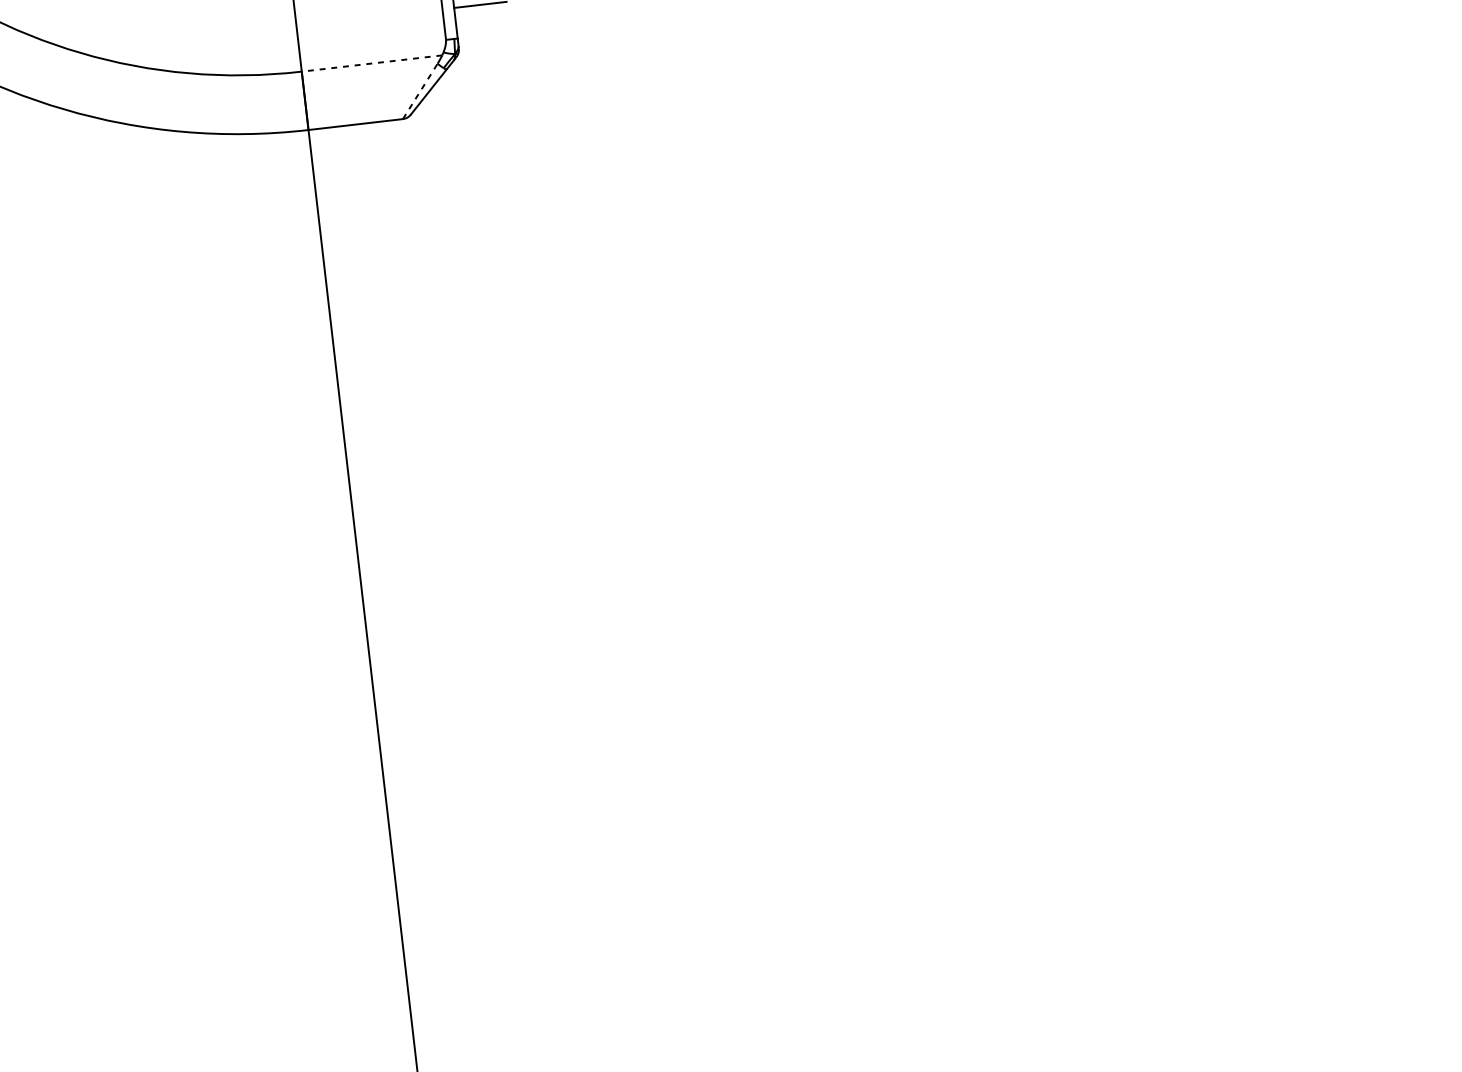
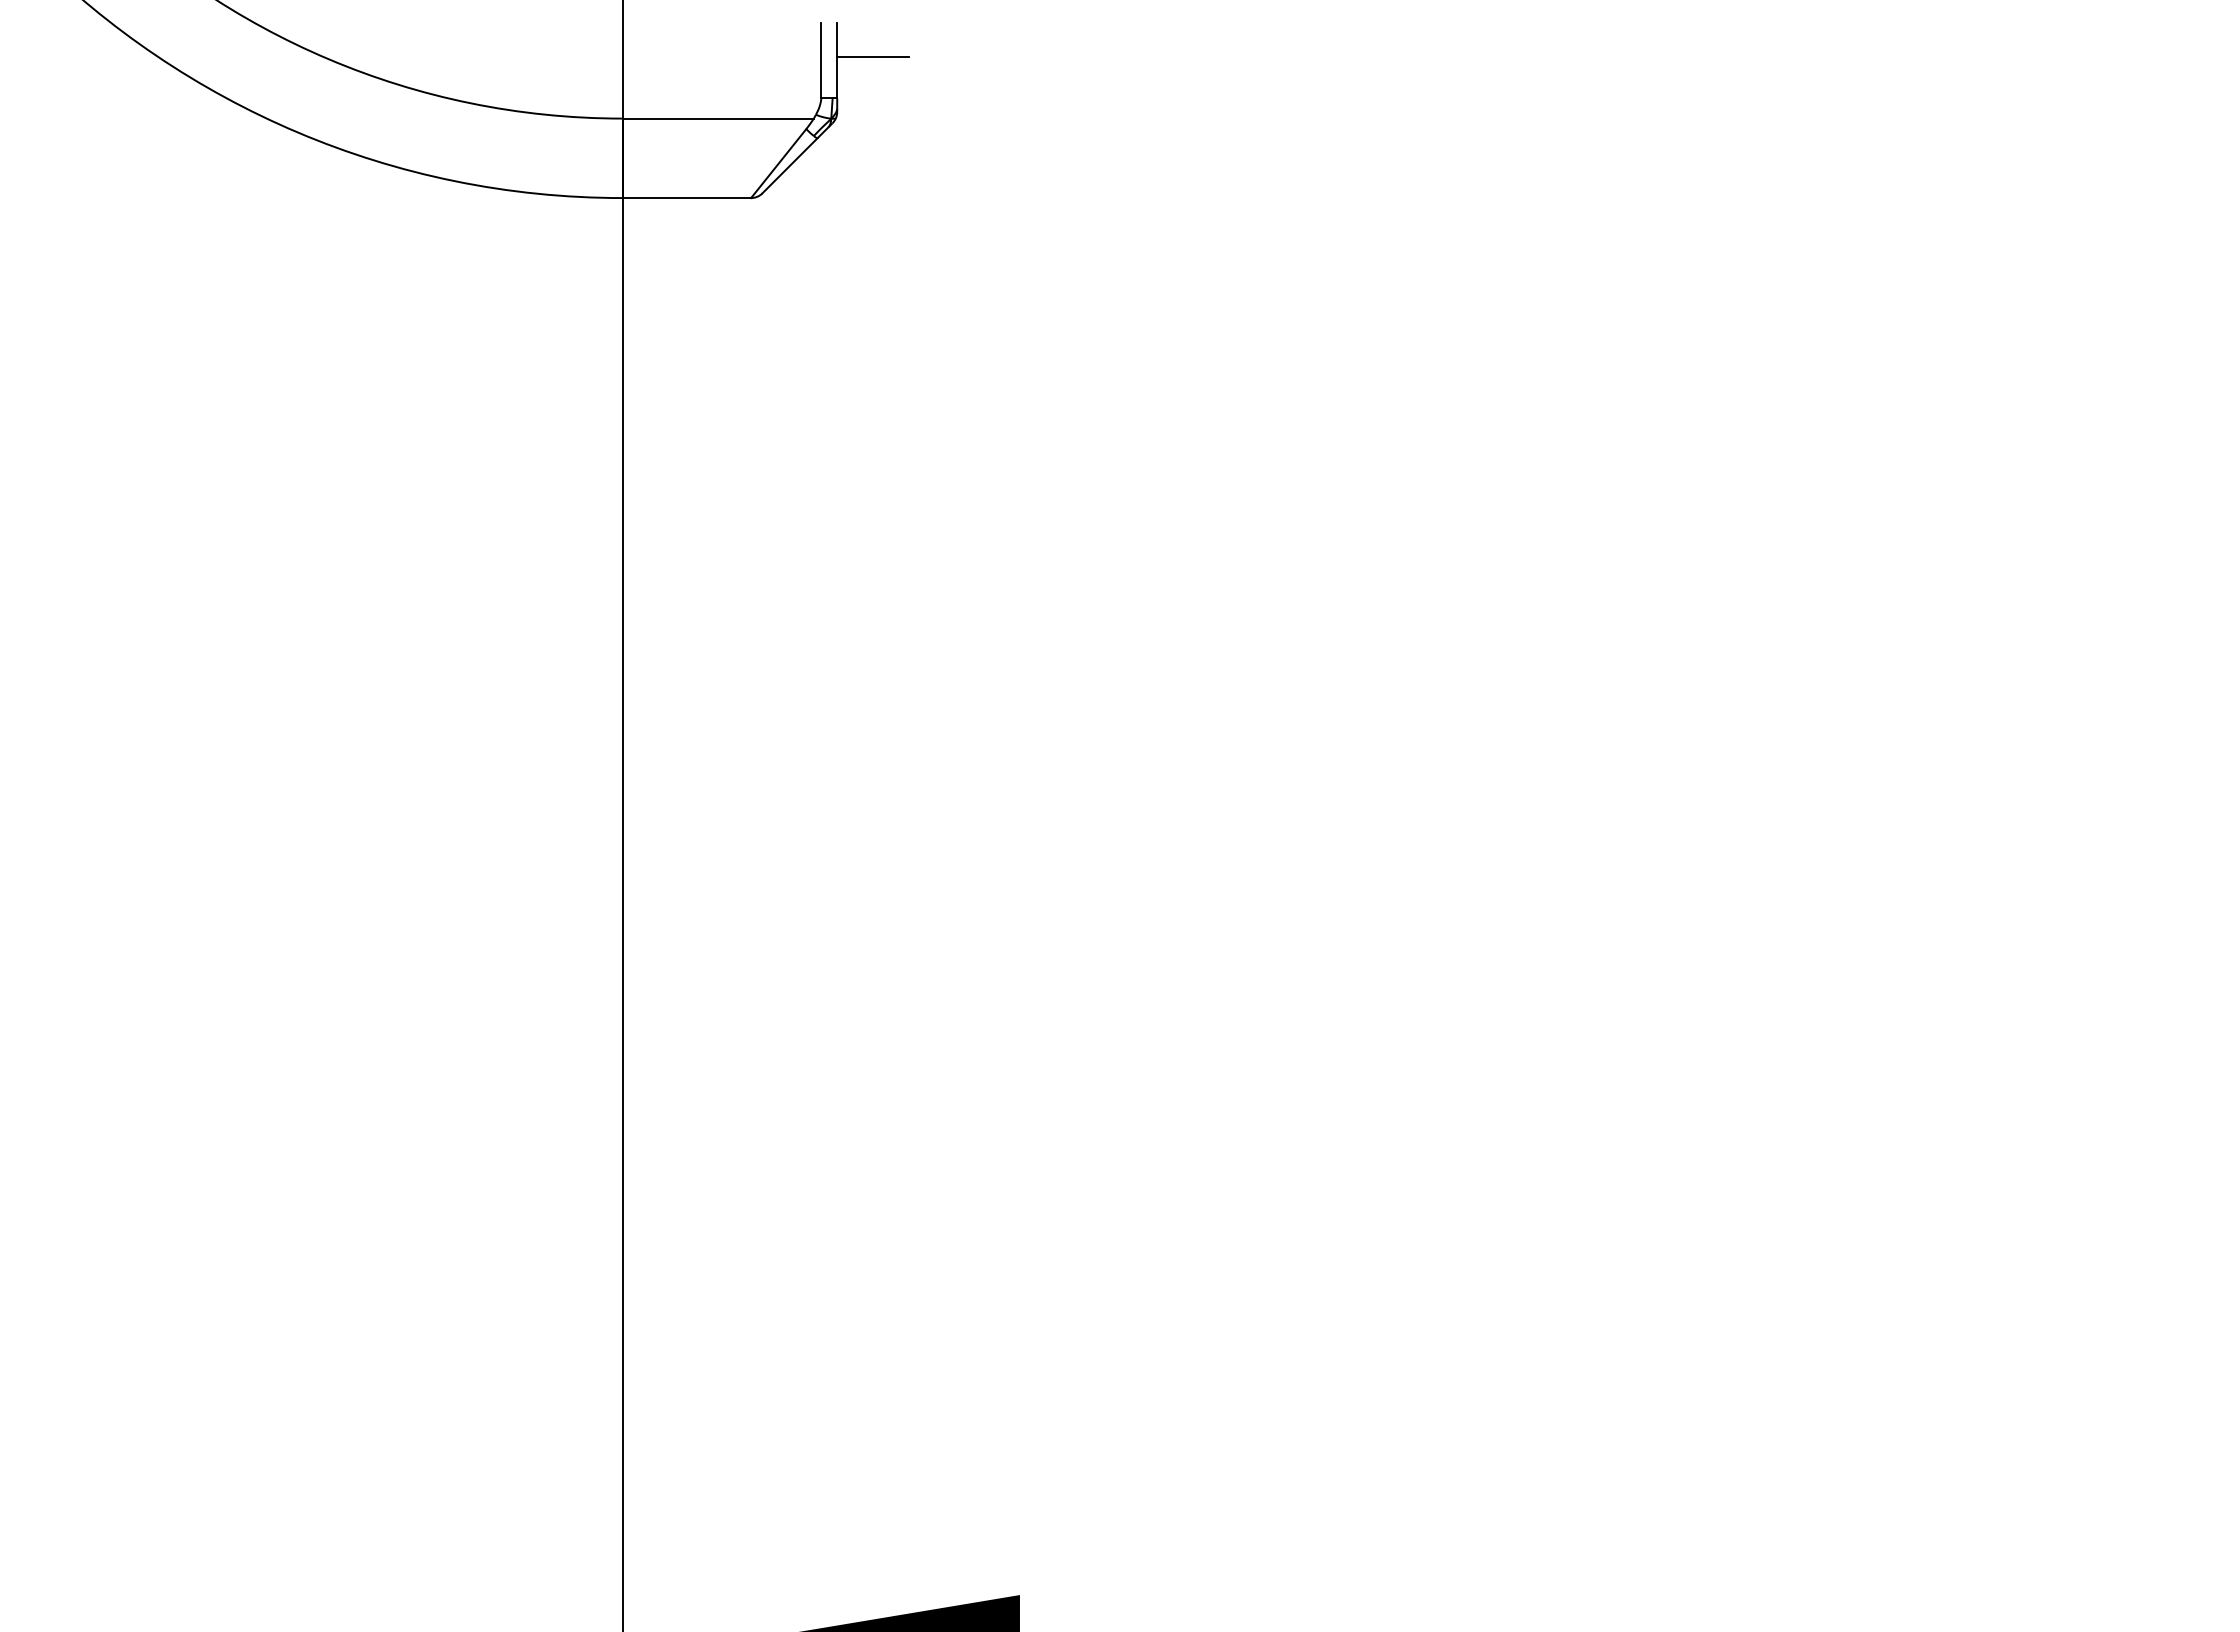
line: (372, 63) -> (718, 118), dashed -> solid
line: (420, 91) -> (779, 163), dashed -> solid

